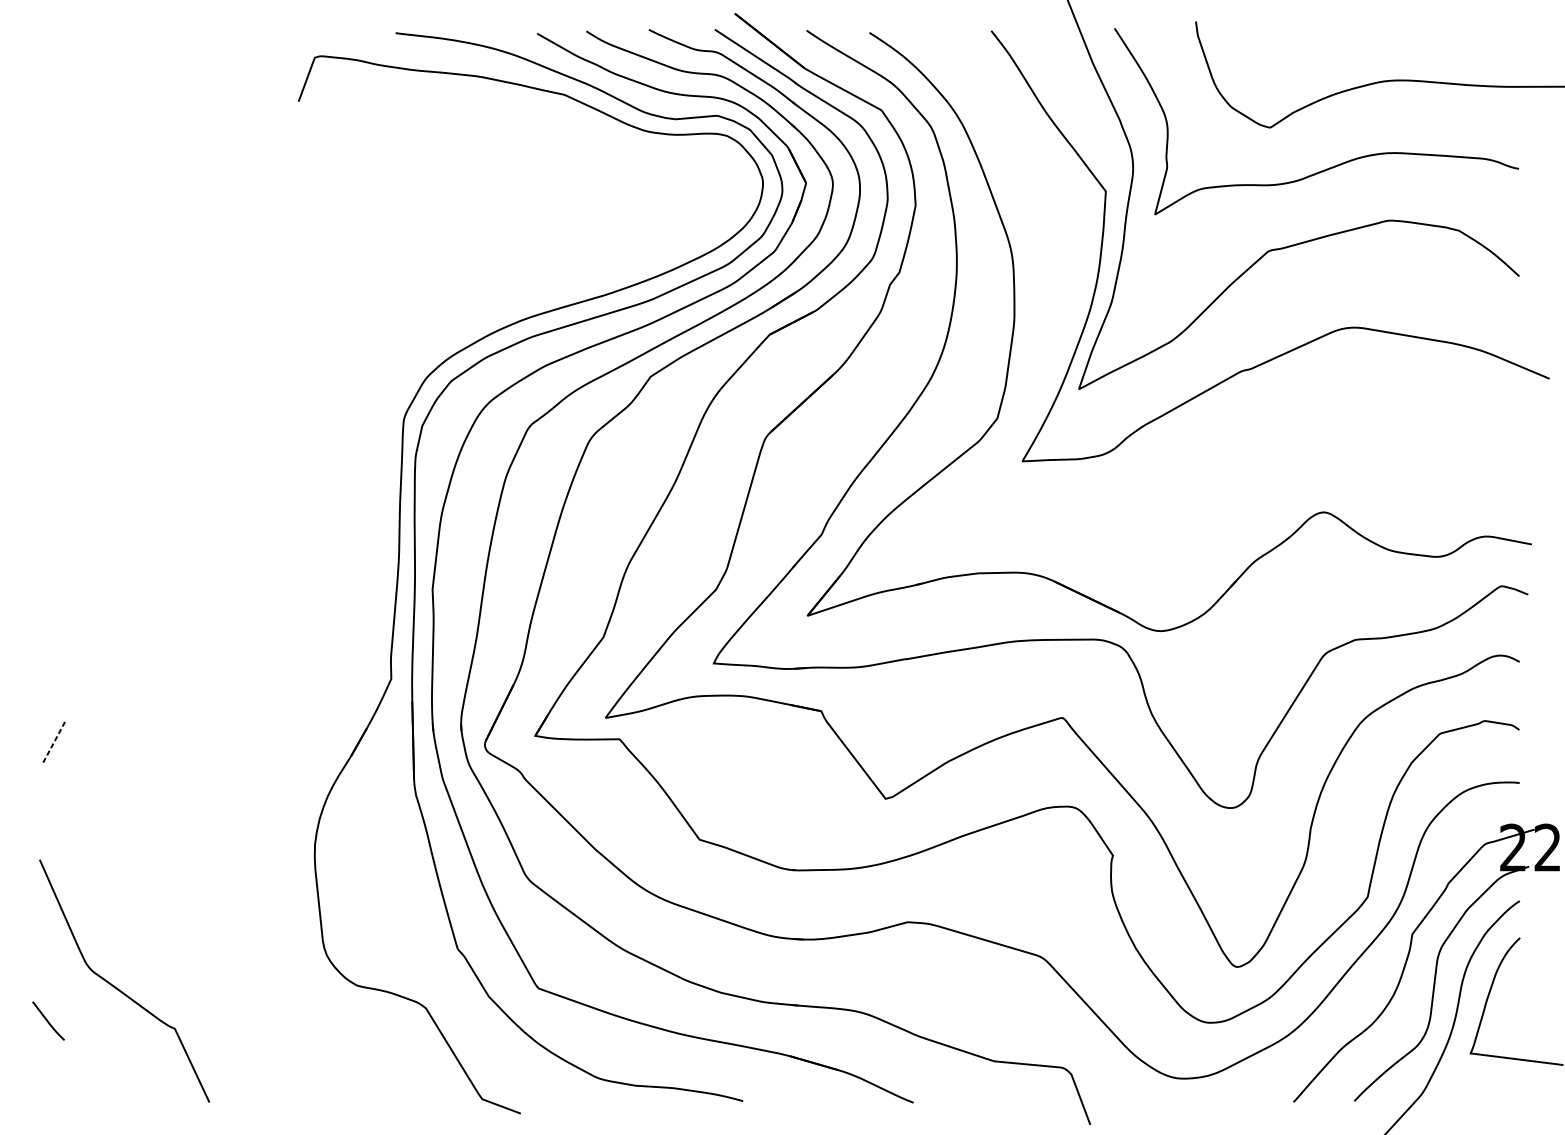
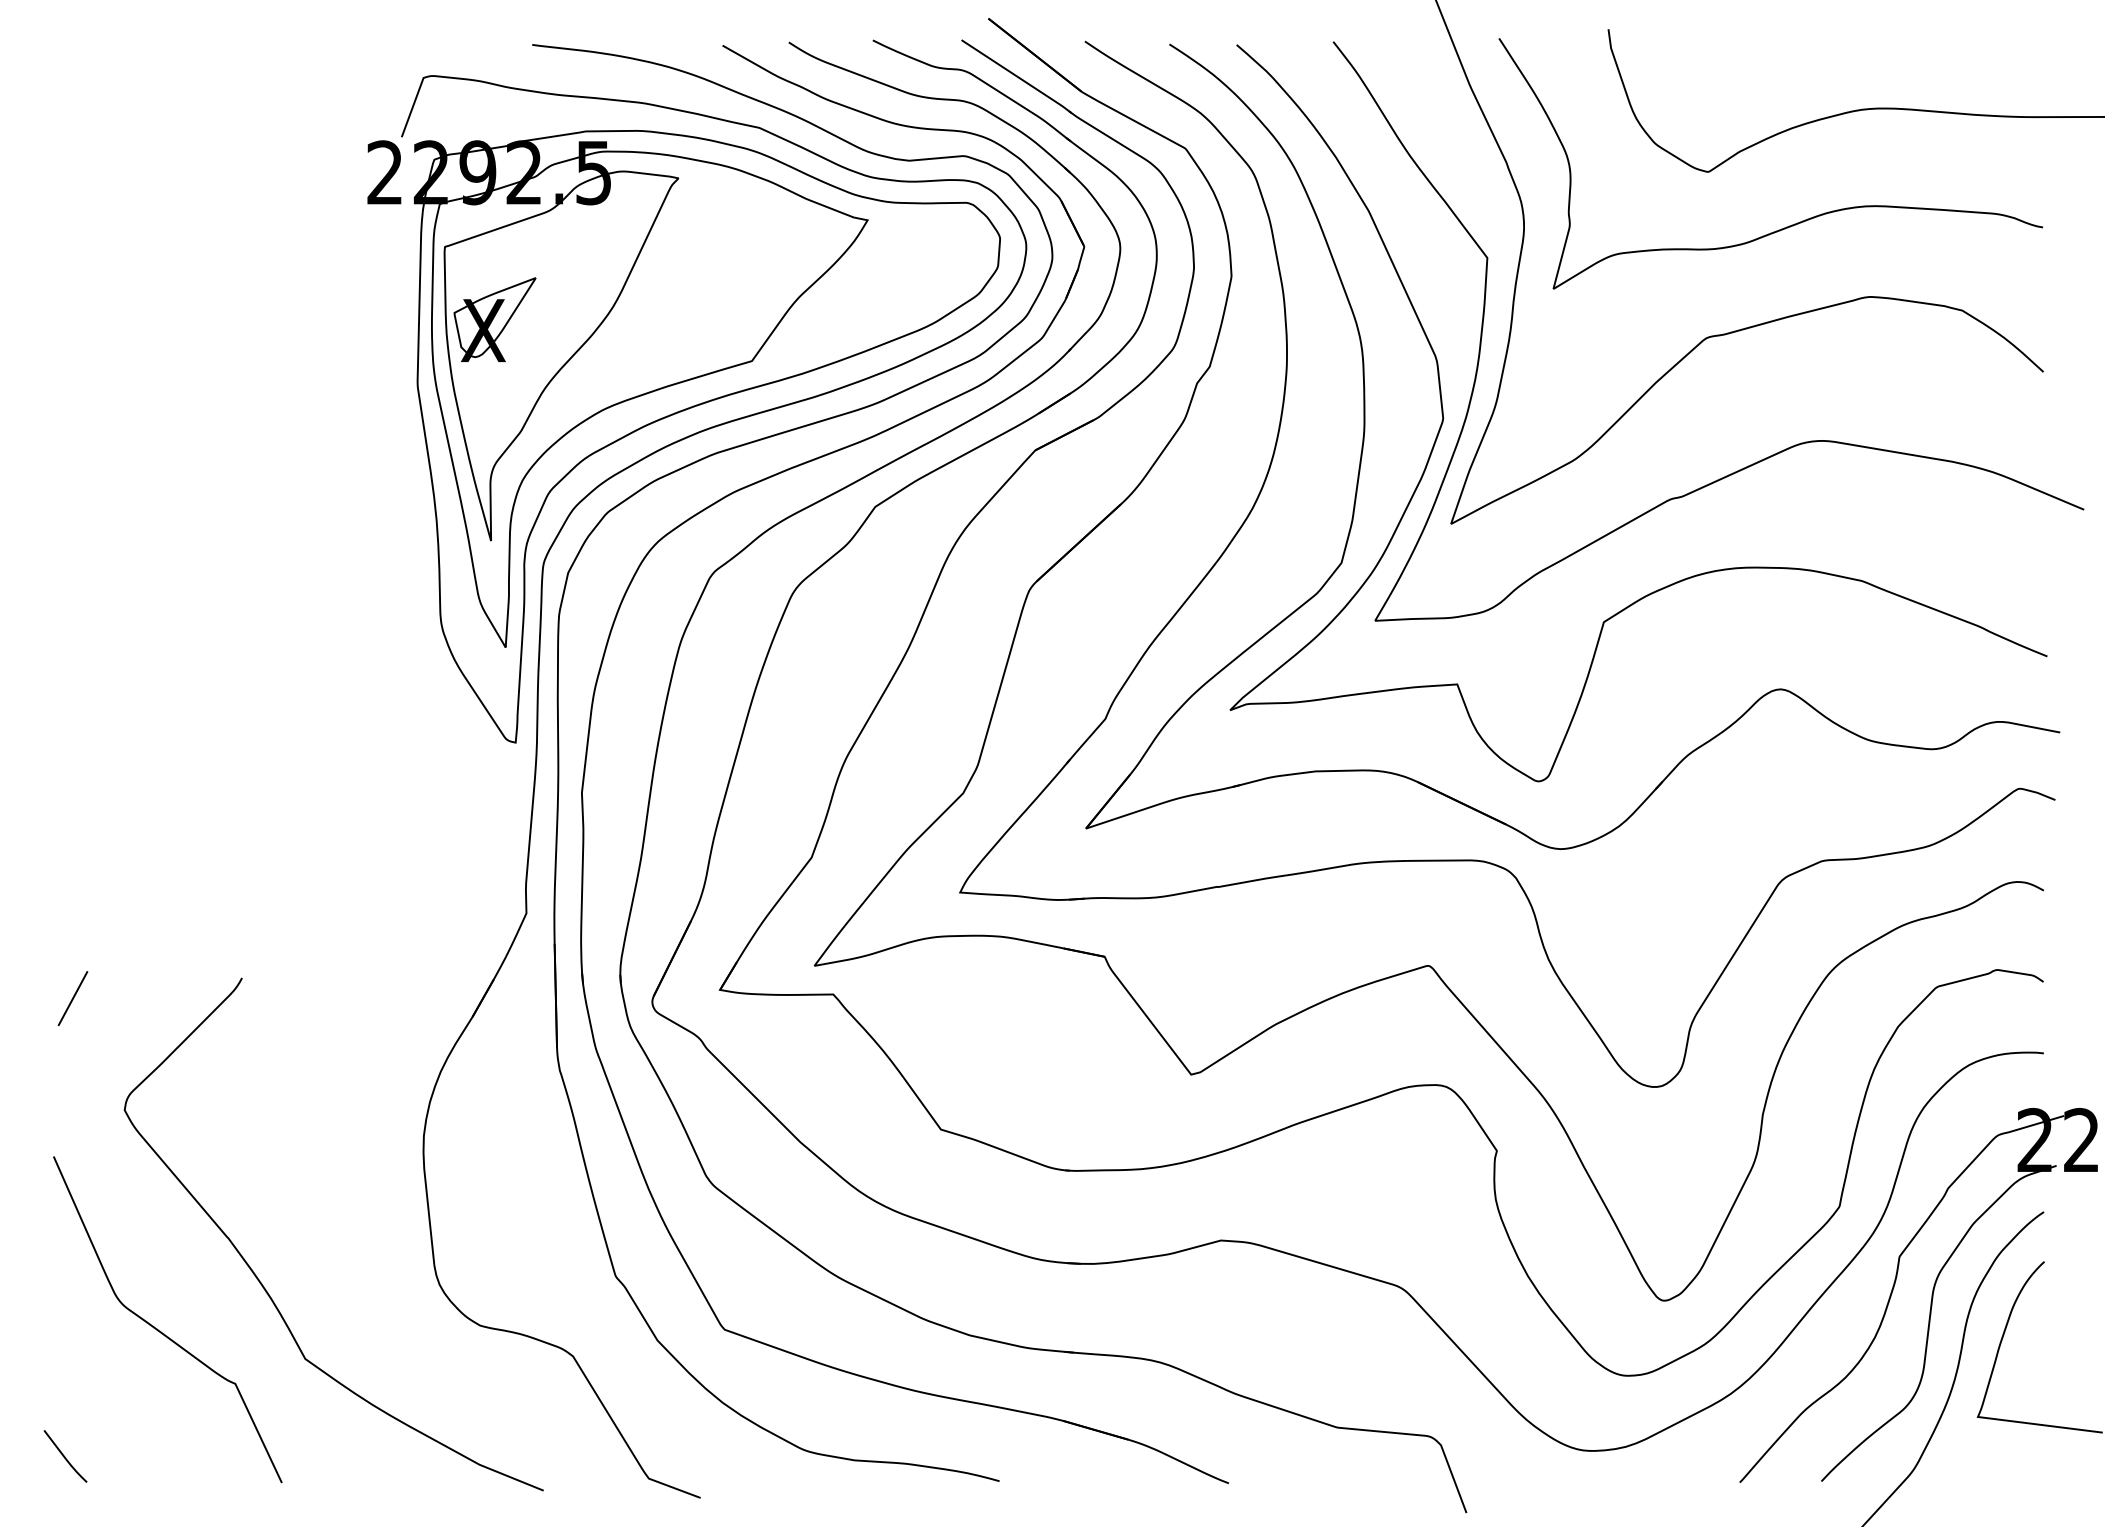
part: (500, 308) -> (673, 415), added
curve: (1259, 427) -> (1693, 575), added
line: (53, 742) -> (72, 999), dashed -> solid
curve: (195, 954) -> (262, 1283), added
curve: (48, 1021) -> (65, 1456), moved

